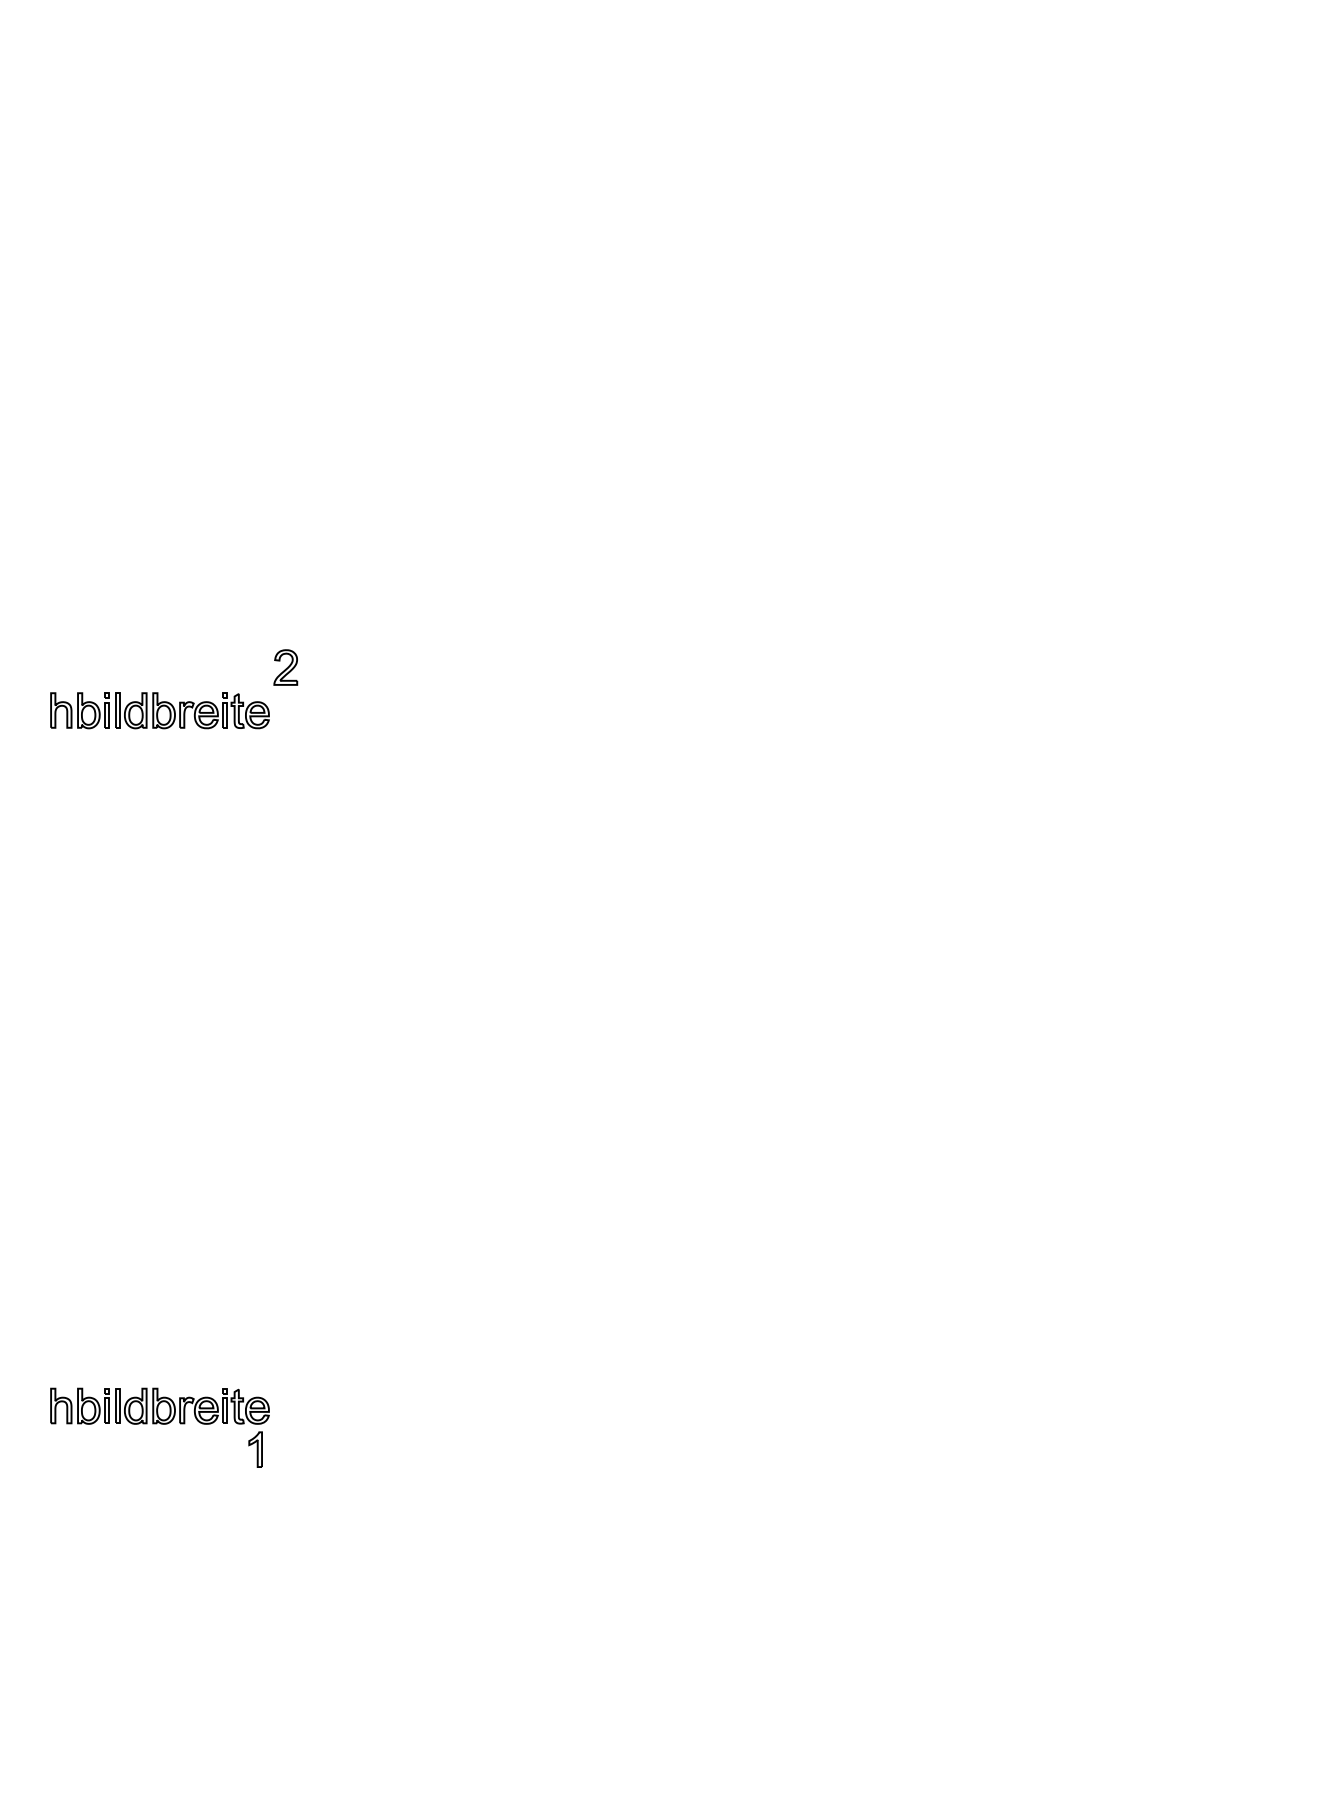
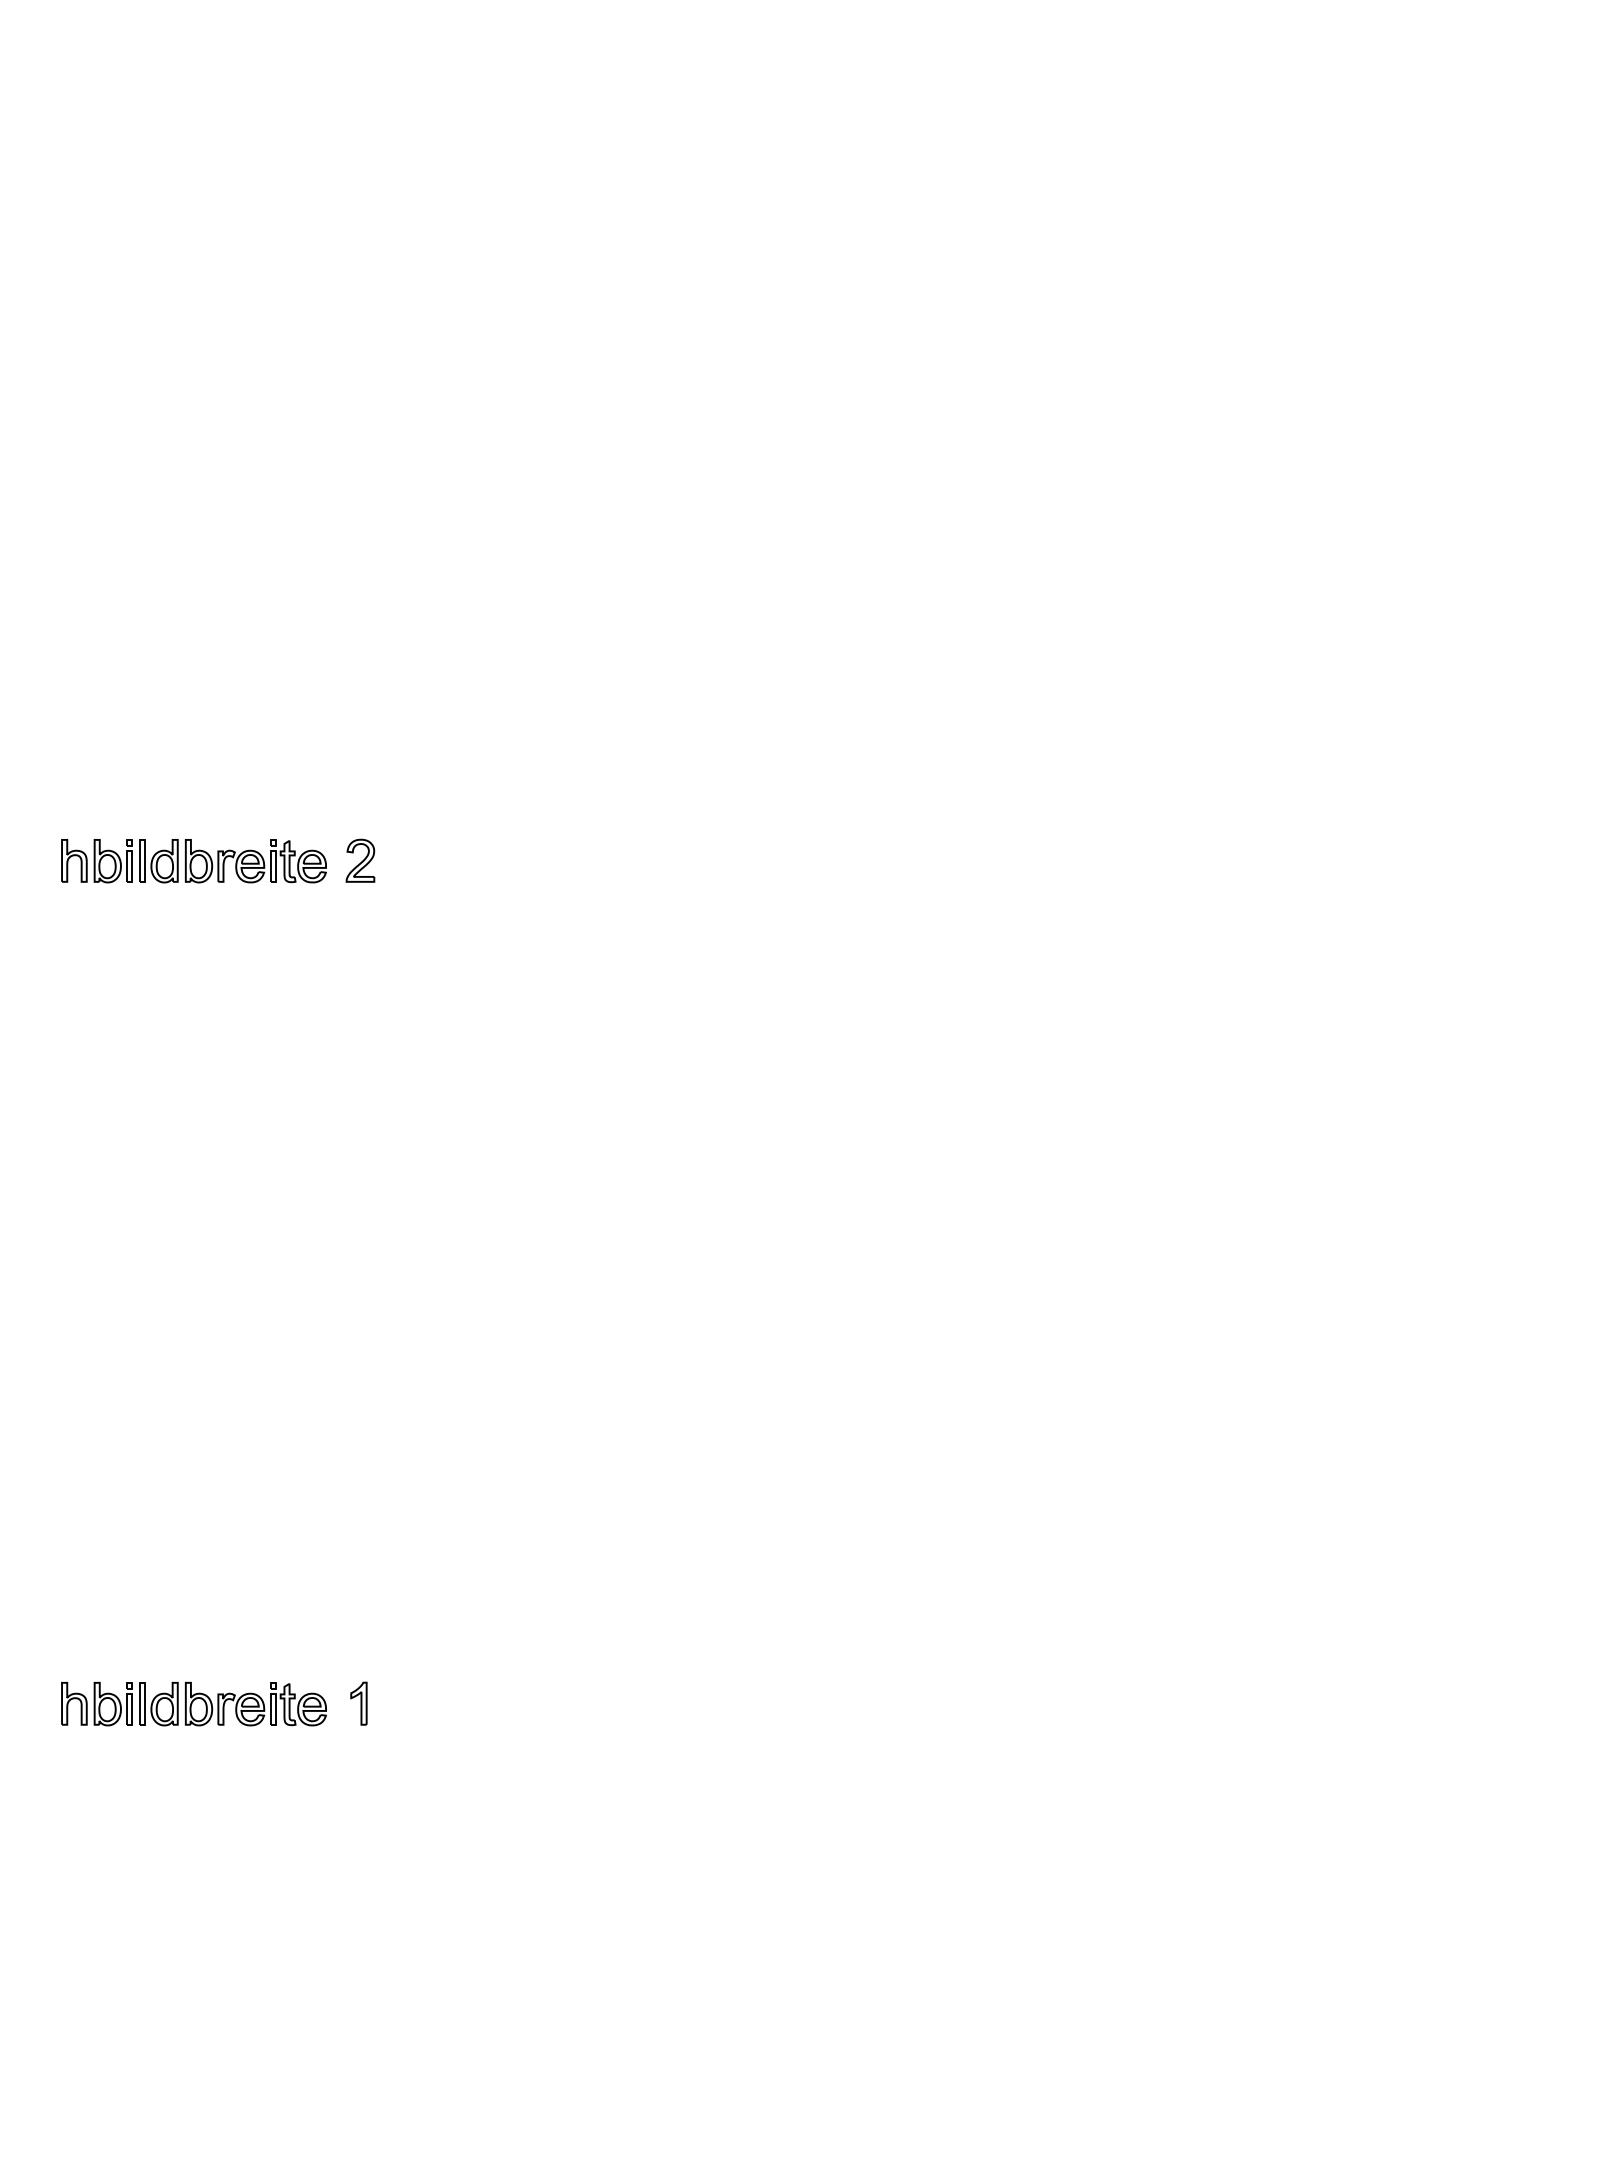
part: (285, 667) -> (360, 860), moved
part: (255, 1449) -> (358, 1703), moved

